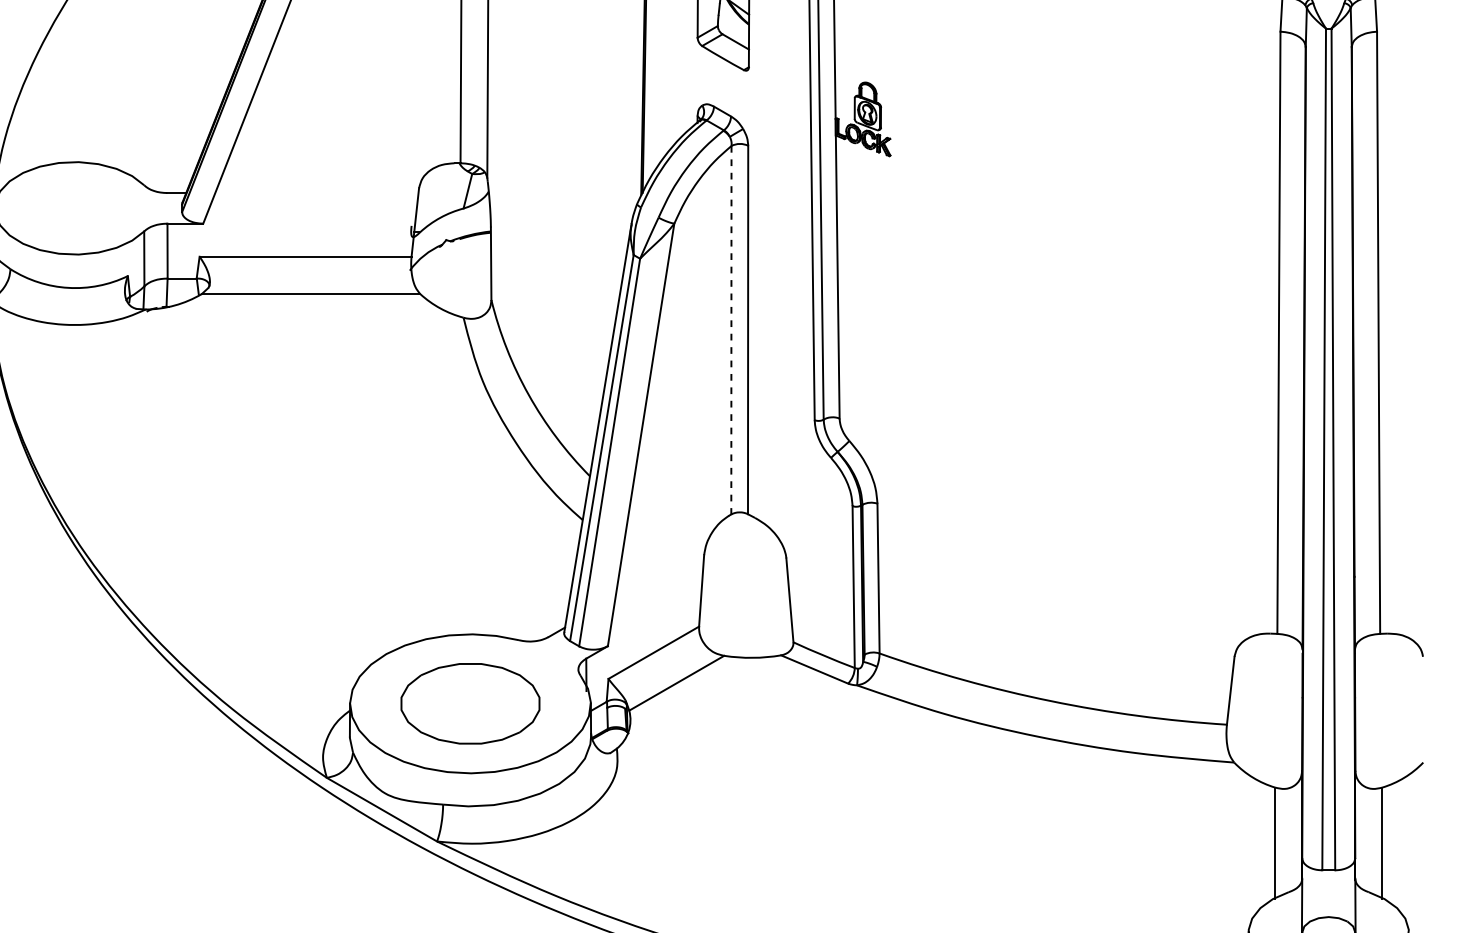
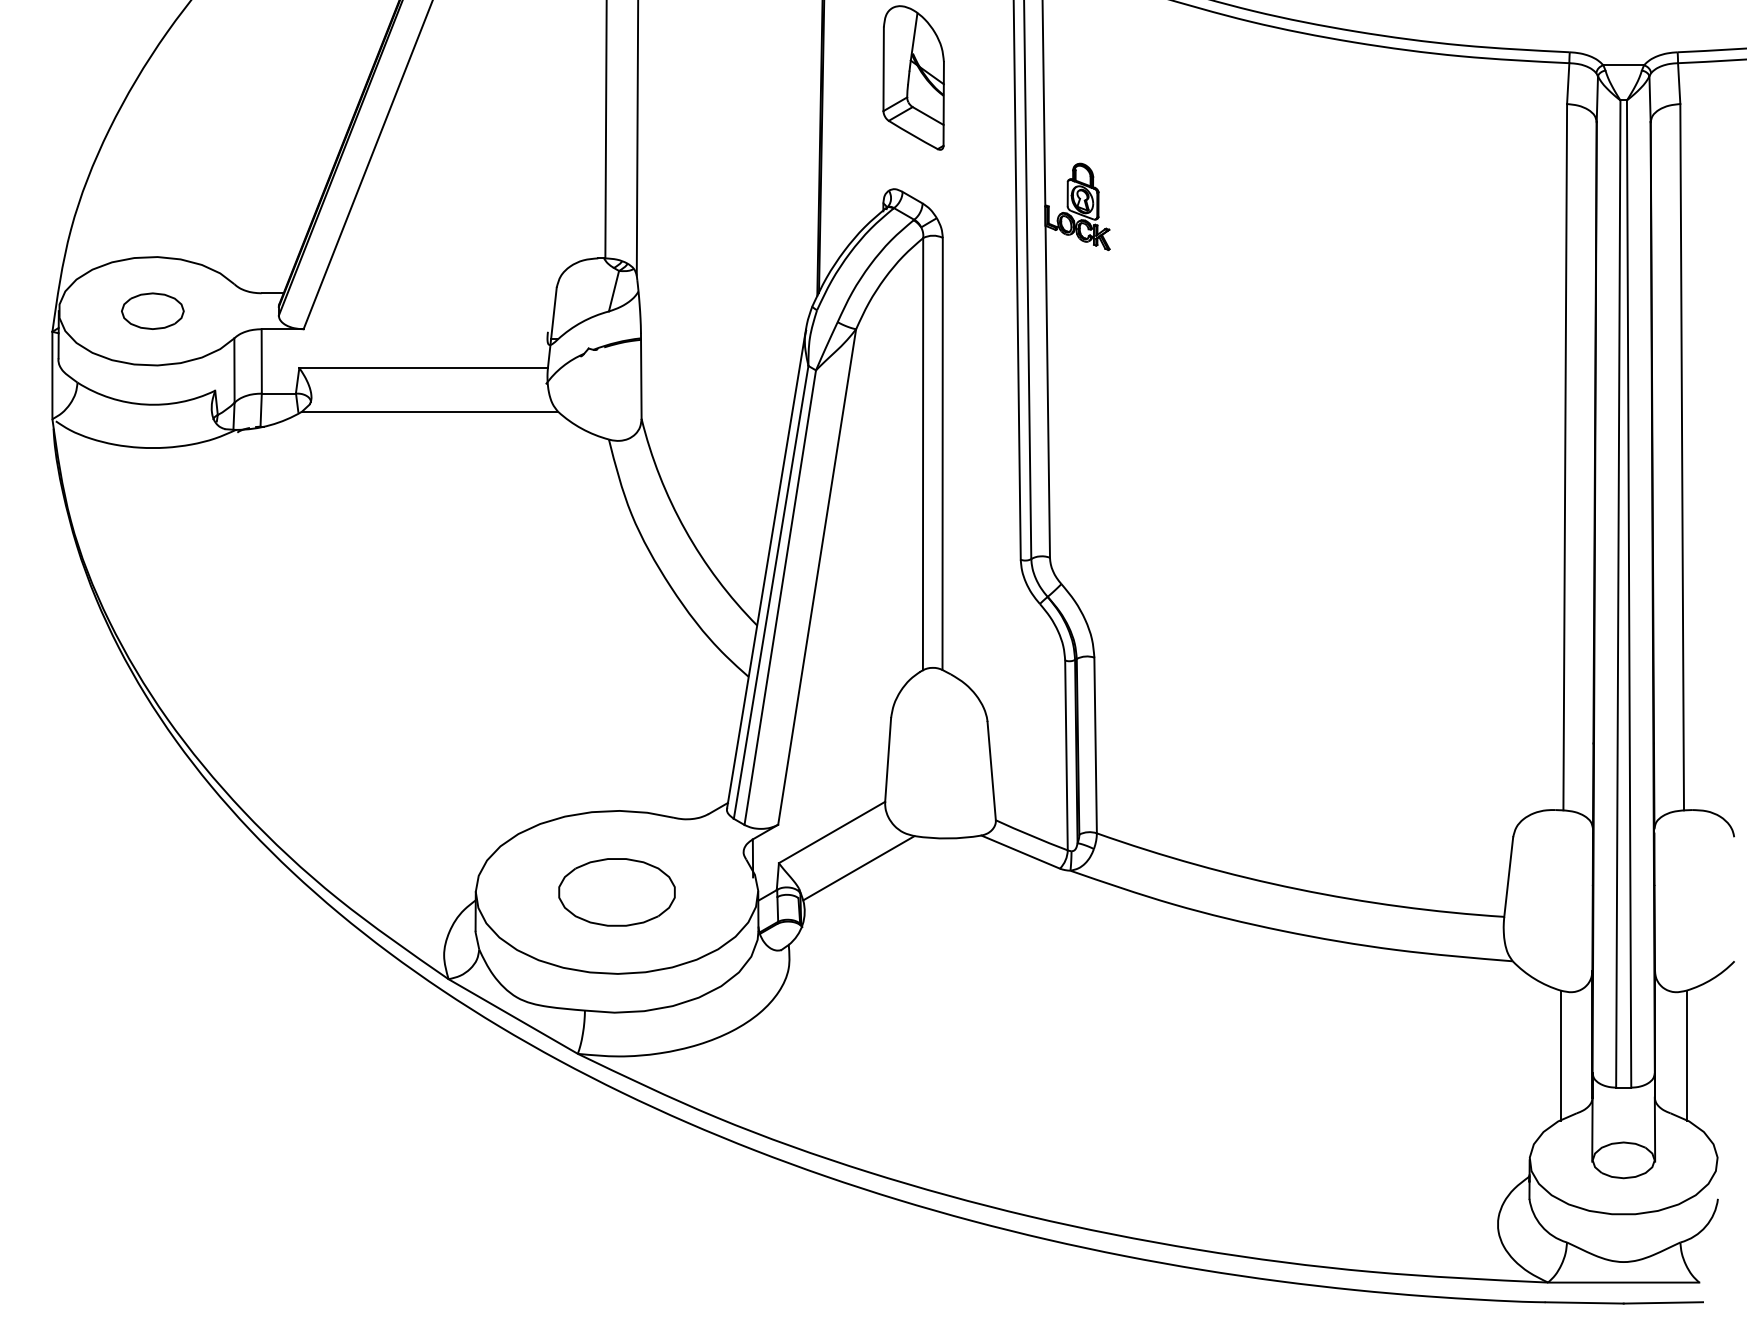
part: (74, 207) -> (152, 310), added
line: (731, 330) -> (923, 454), dashed -> solid
part: (470, 703) -> (616, 892), size x0.71

